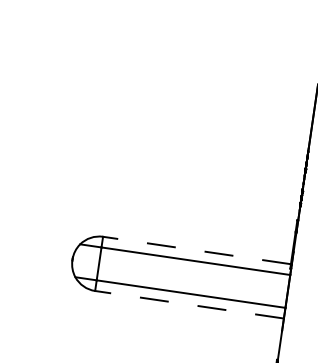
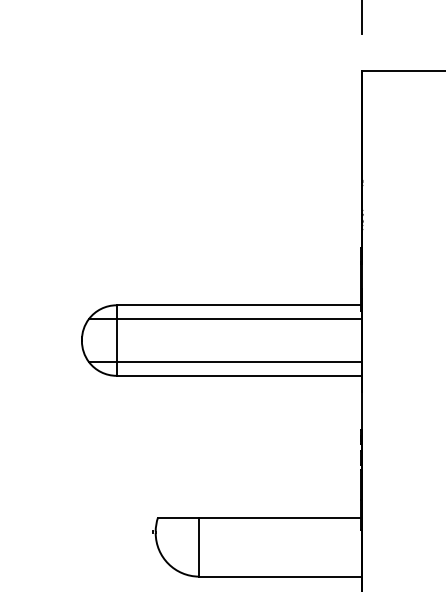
line: (196, 250) -> (238, 305), dashed -> solid
line: (189, 304) -> (239, 375), dashed -> solid

